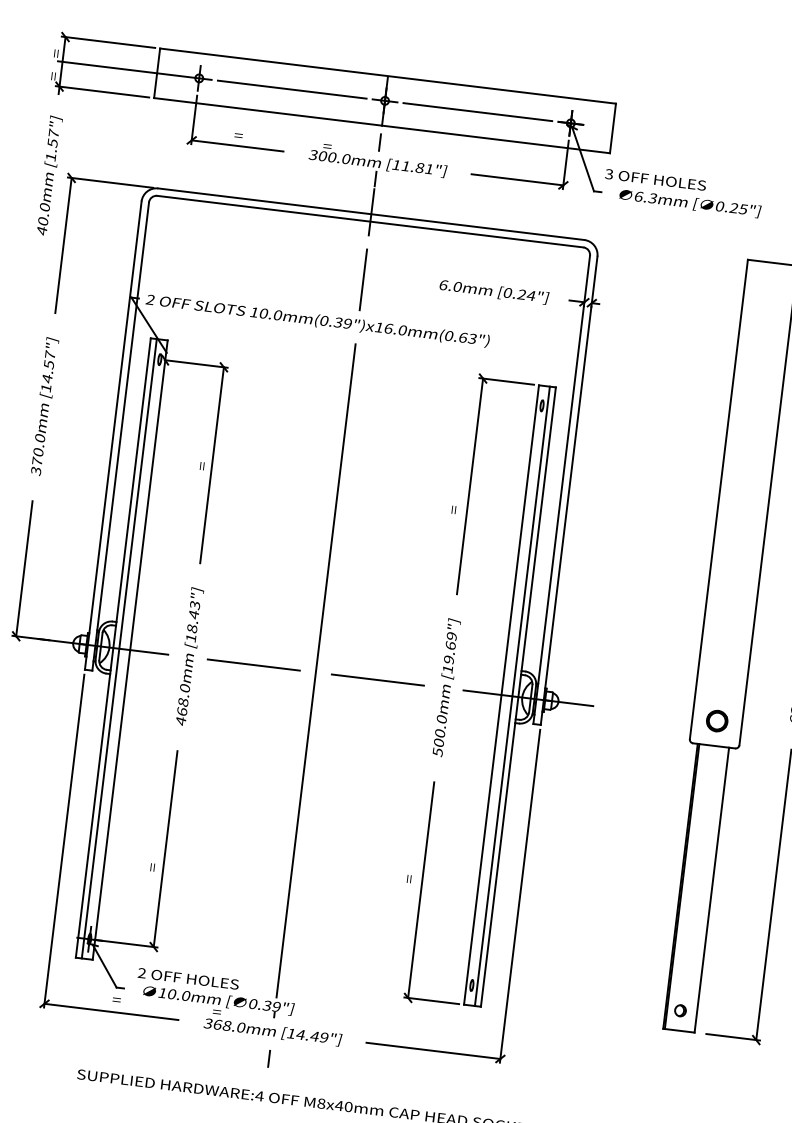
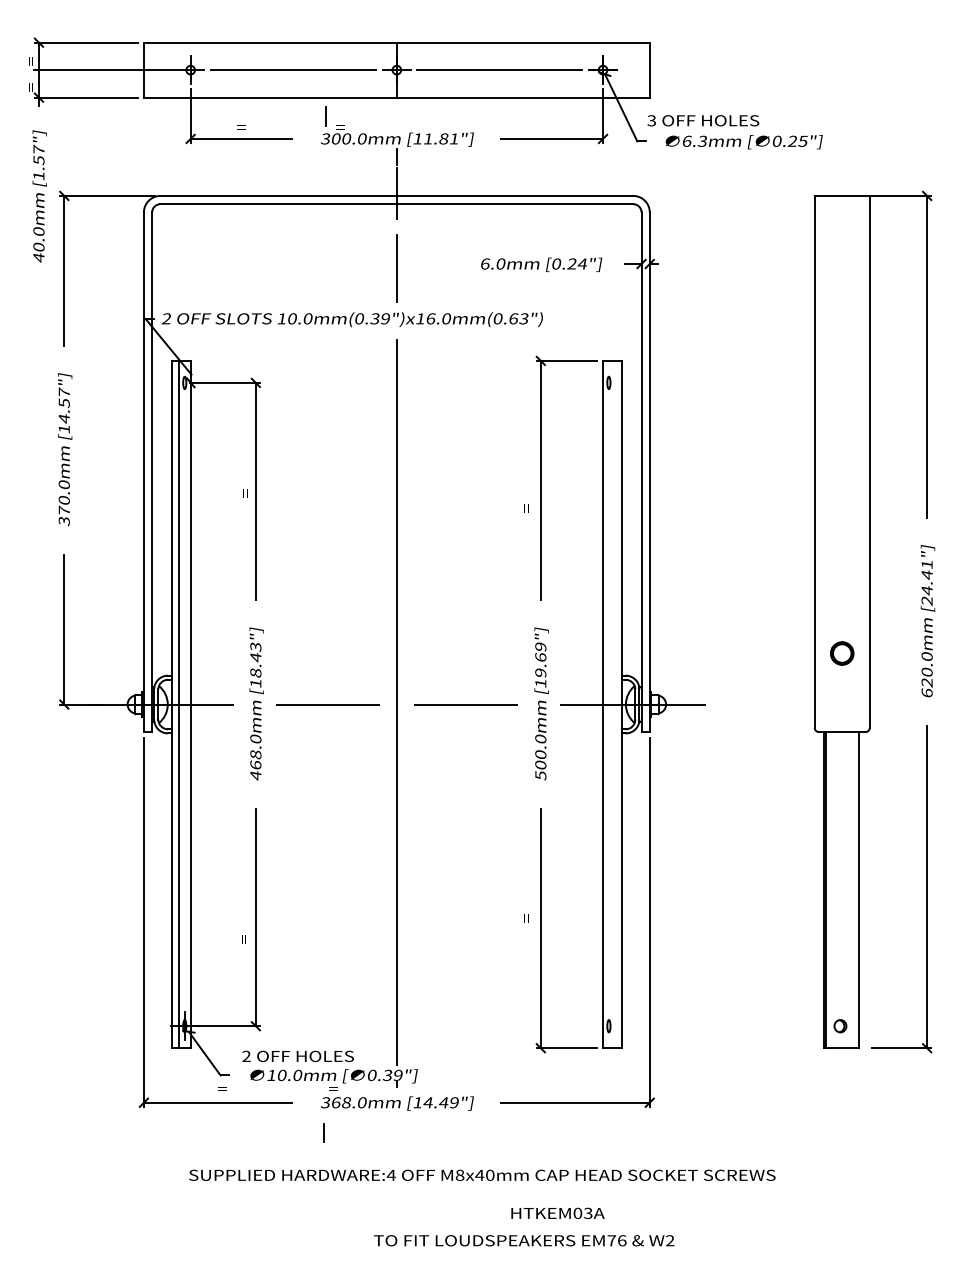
line: (379, 142) -> (325, 116), moved
line: (511, 696) -> (614, 704), removed
part: (717, 721) -> (842, 653), moved
line: (268, 1058) -> (323, 1132), moved

